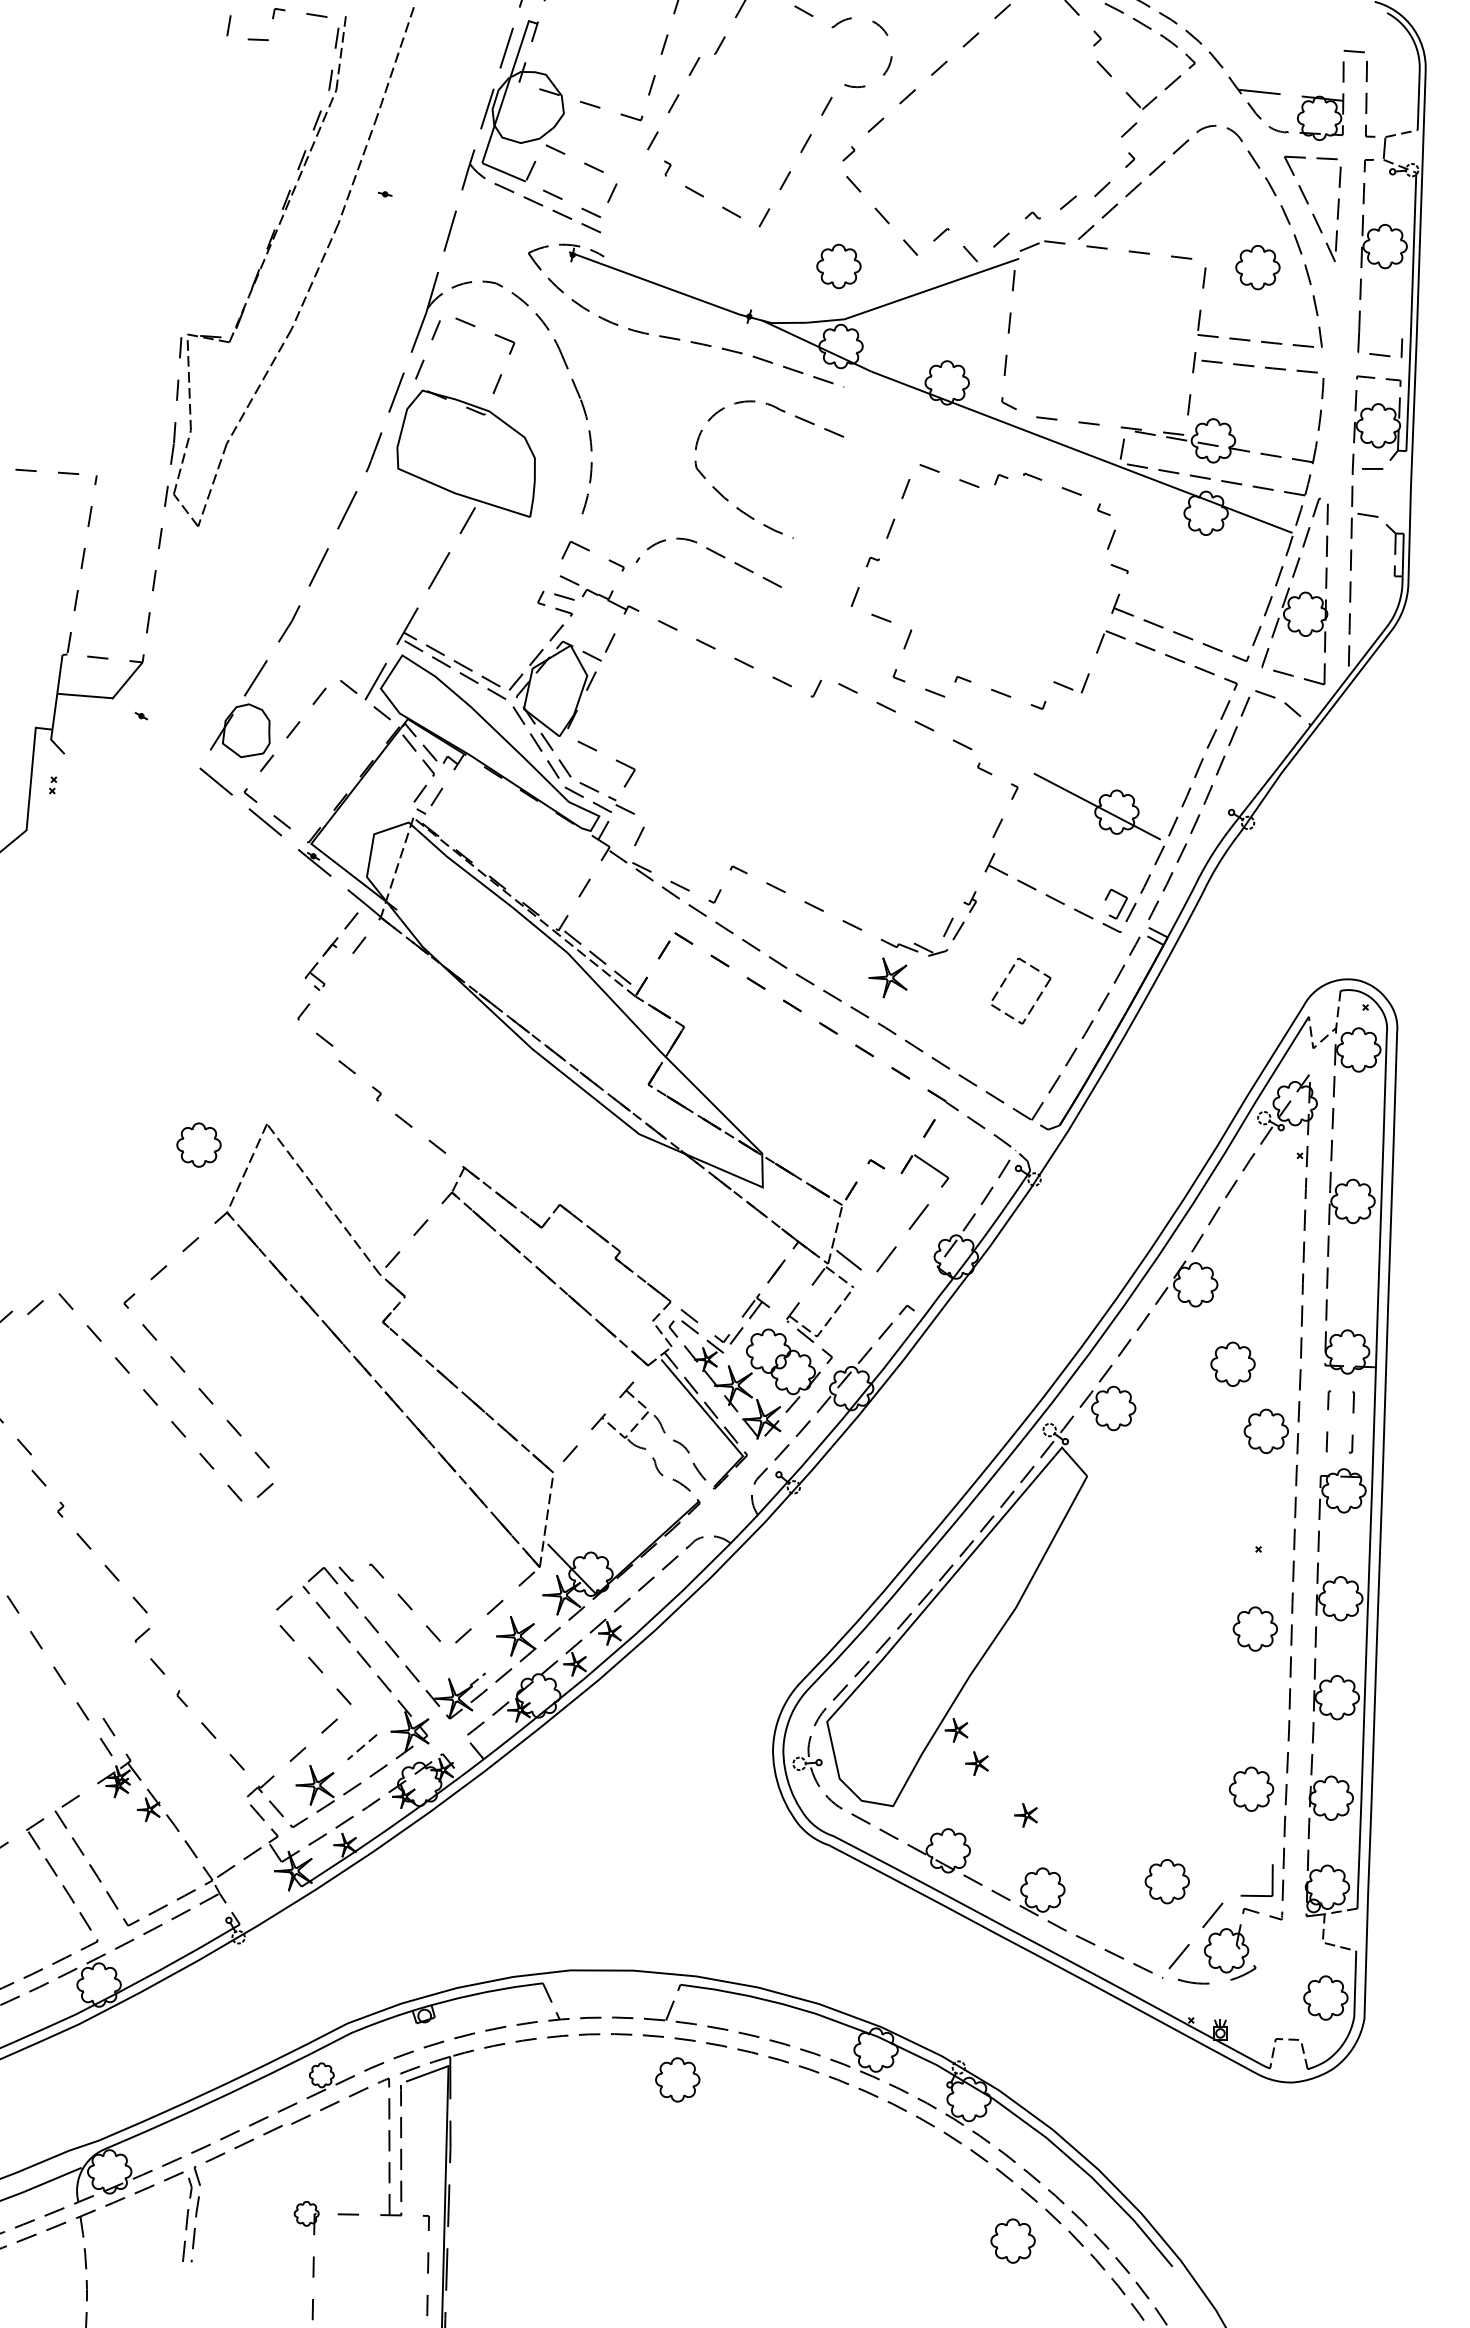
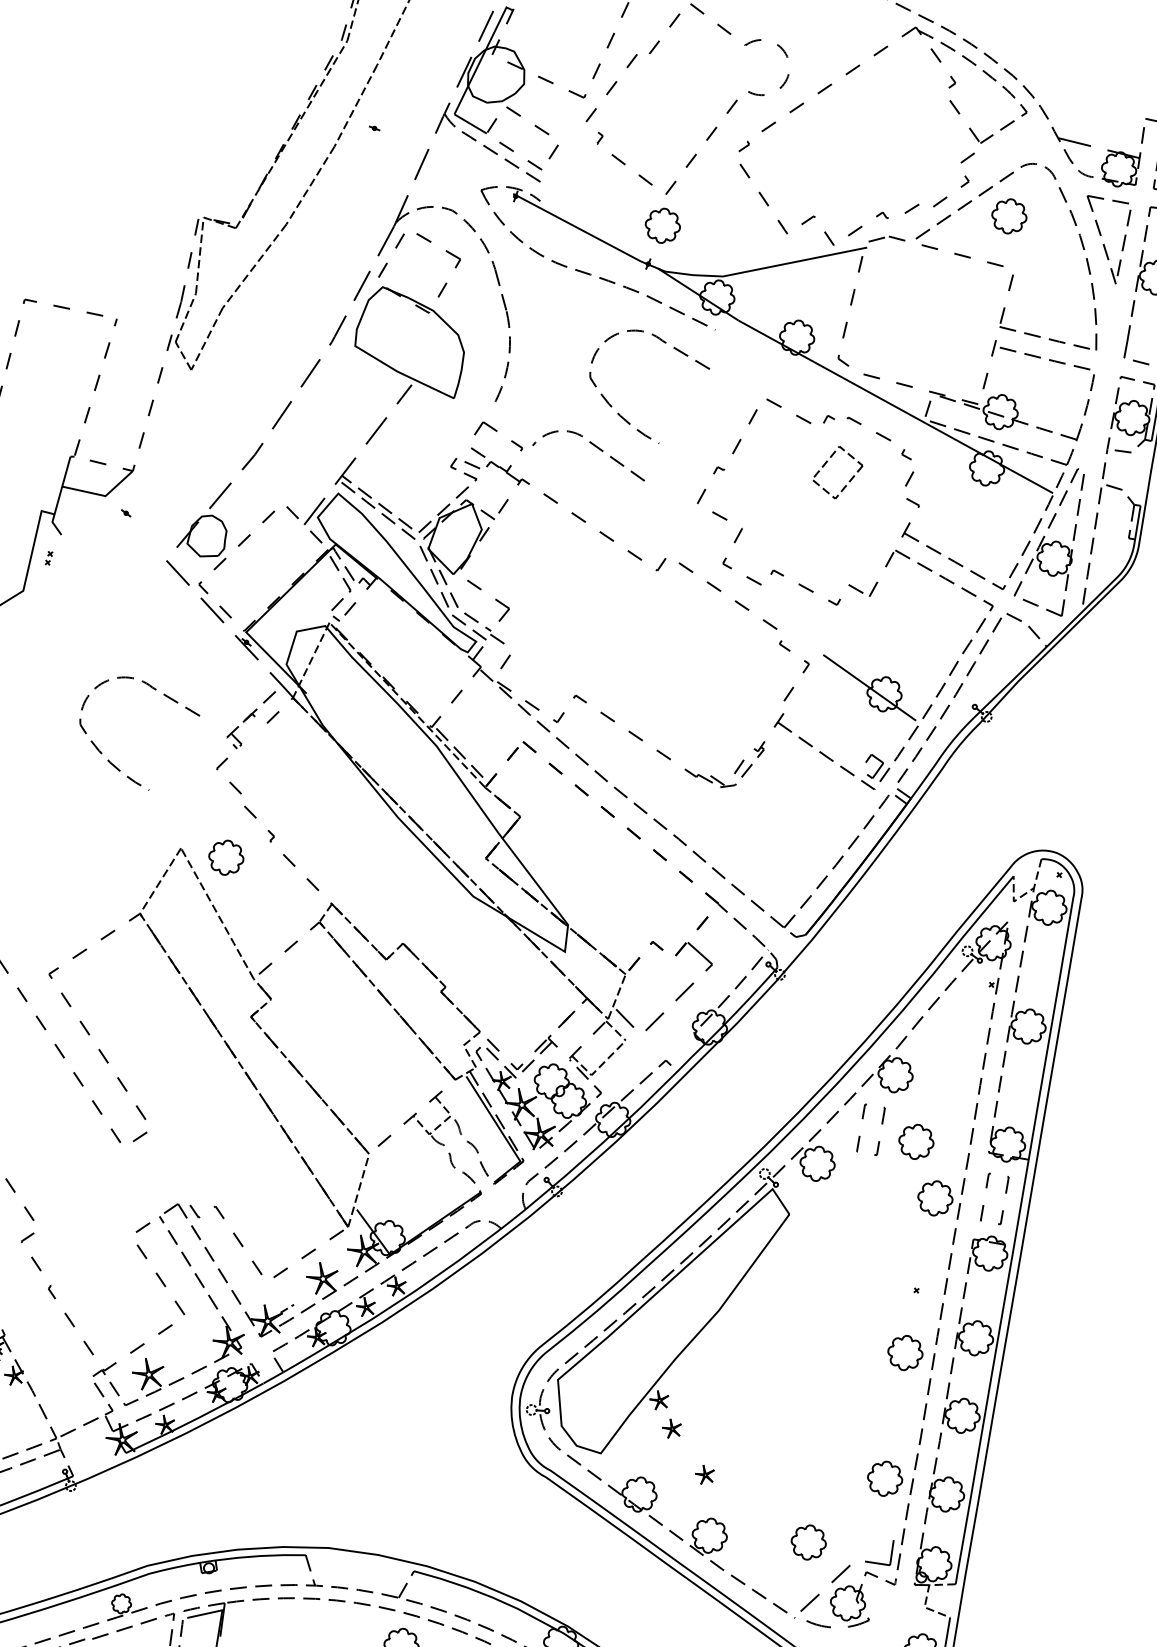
part: (838, 266) -> (662, 225), moved
part: (1257, 267) -> (1009, 216), moved
part: (887, 977) -> (685, 799), removed
part: (1037, 997) -> (850, 479), moved
curve: (162, 1026) -> (109, 760), added
part: (198, 1144) -> (226, 857), moved
part: (1162, 1366) -> (860, 1136), added
line: (362, 1747) -> (189, 1349), removed

